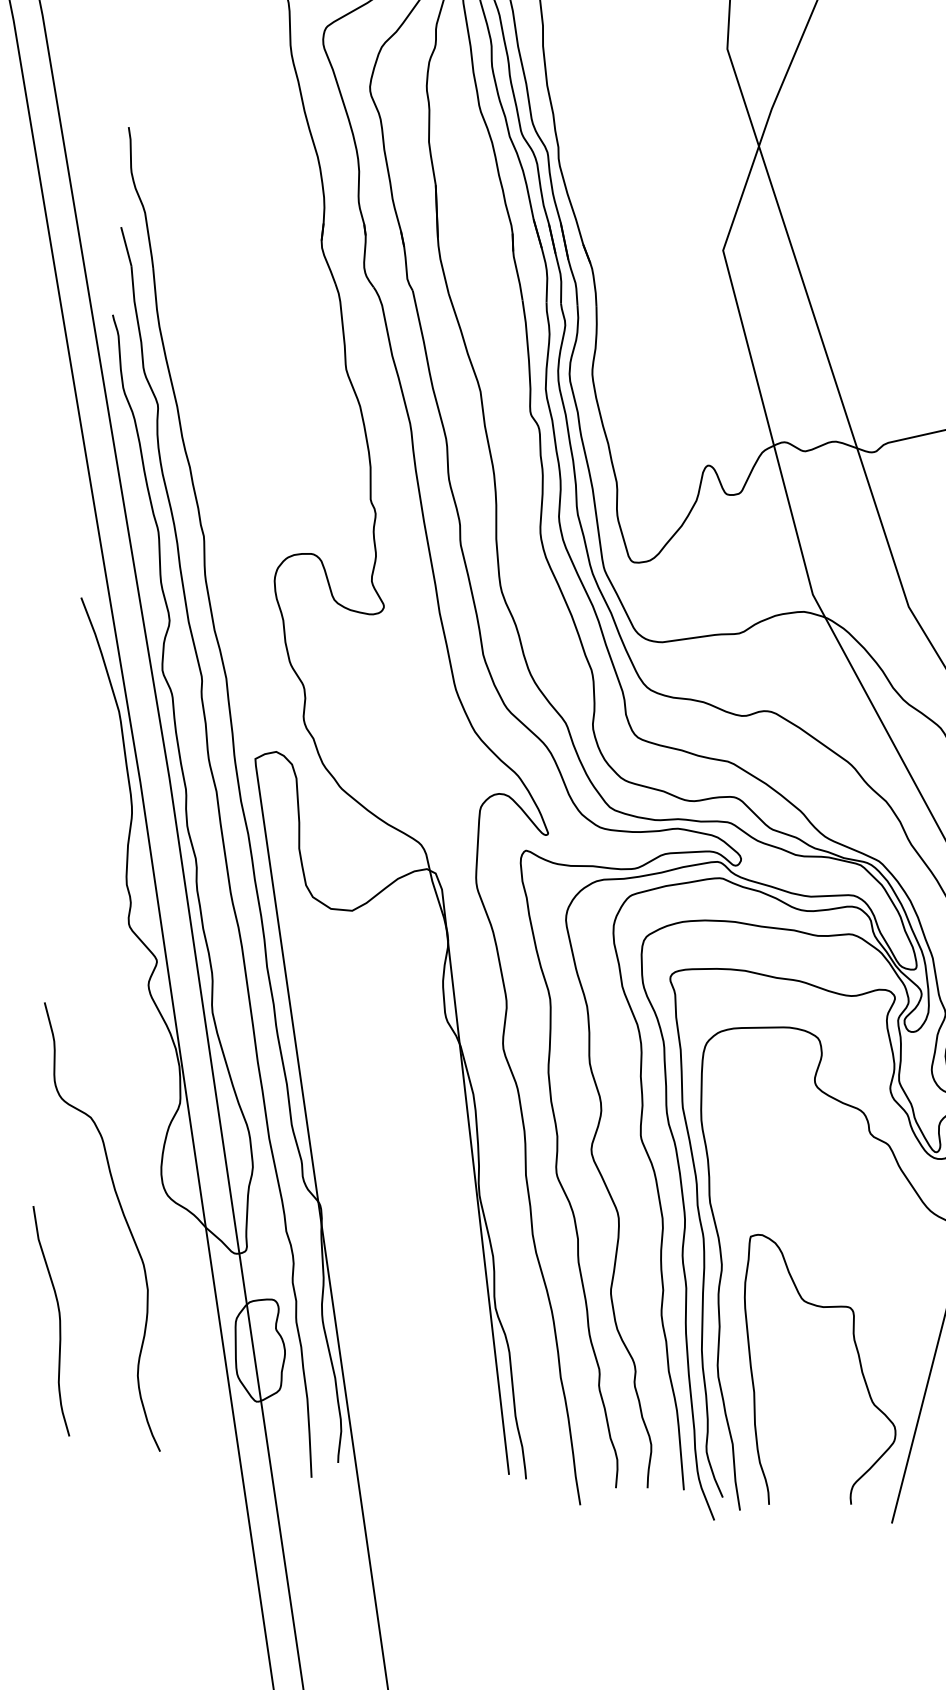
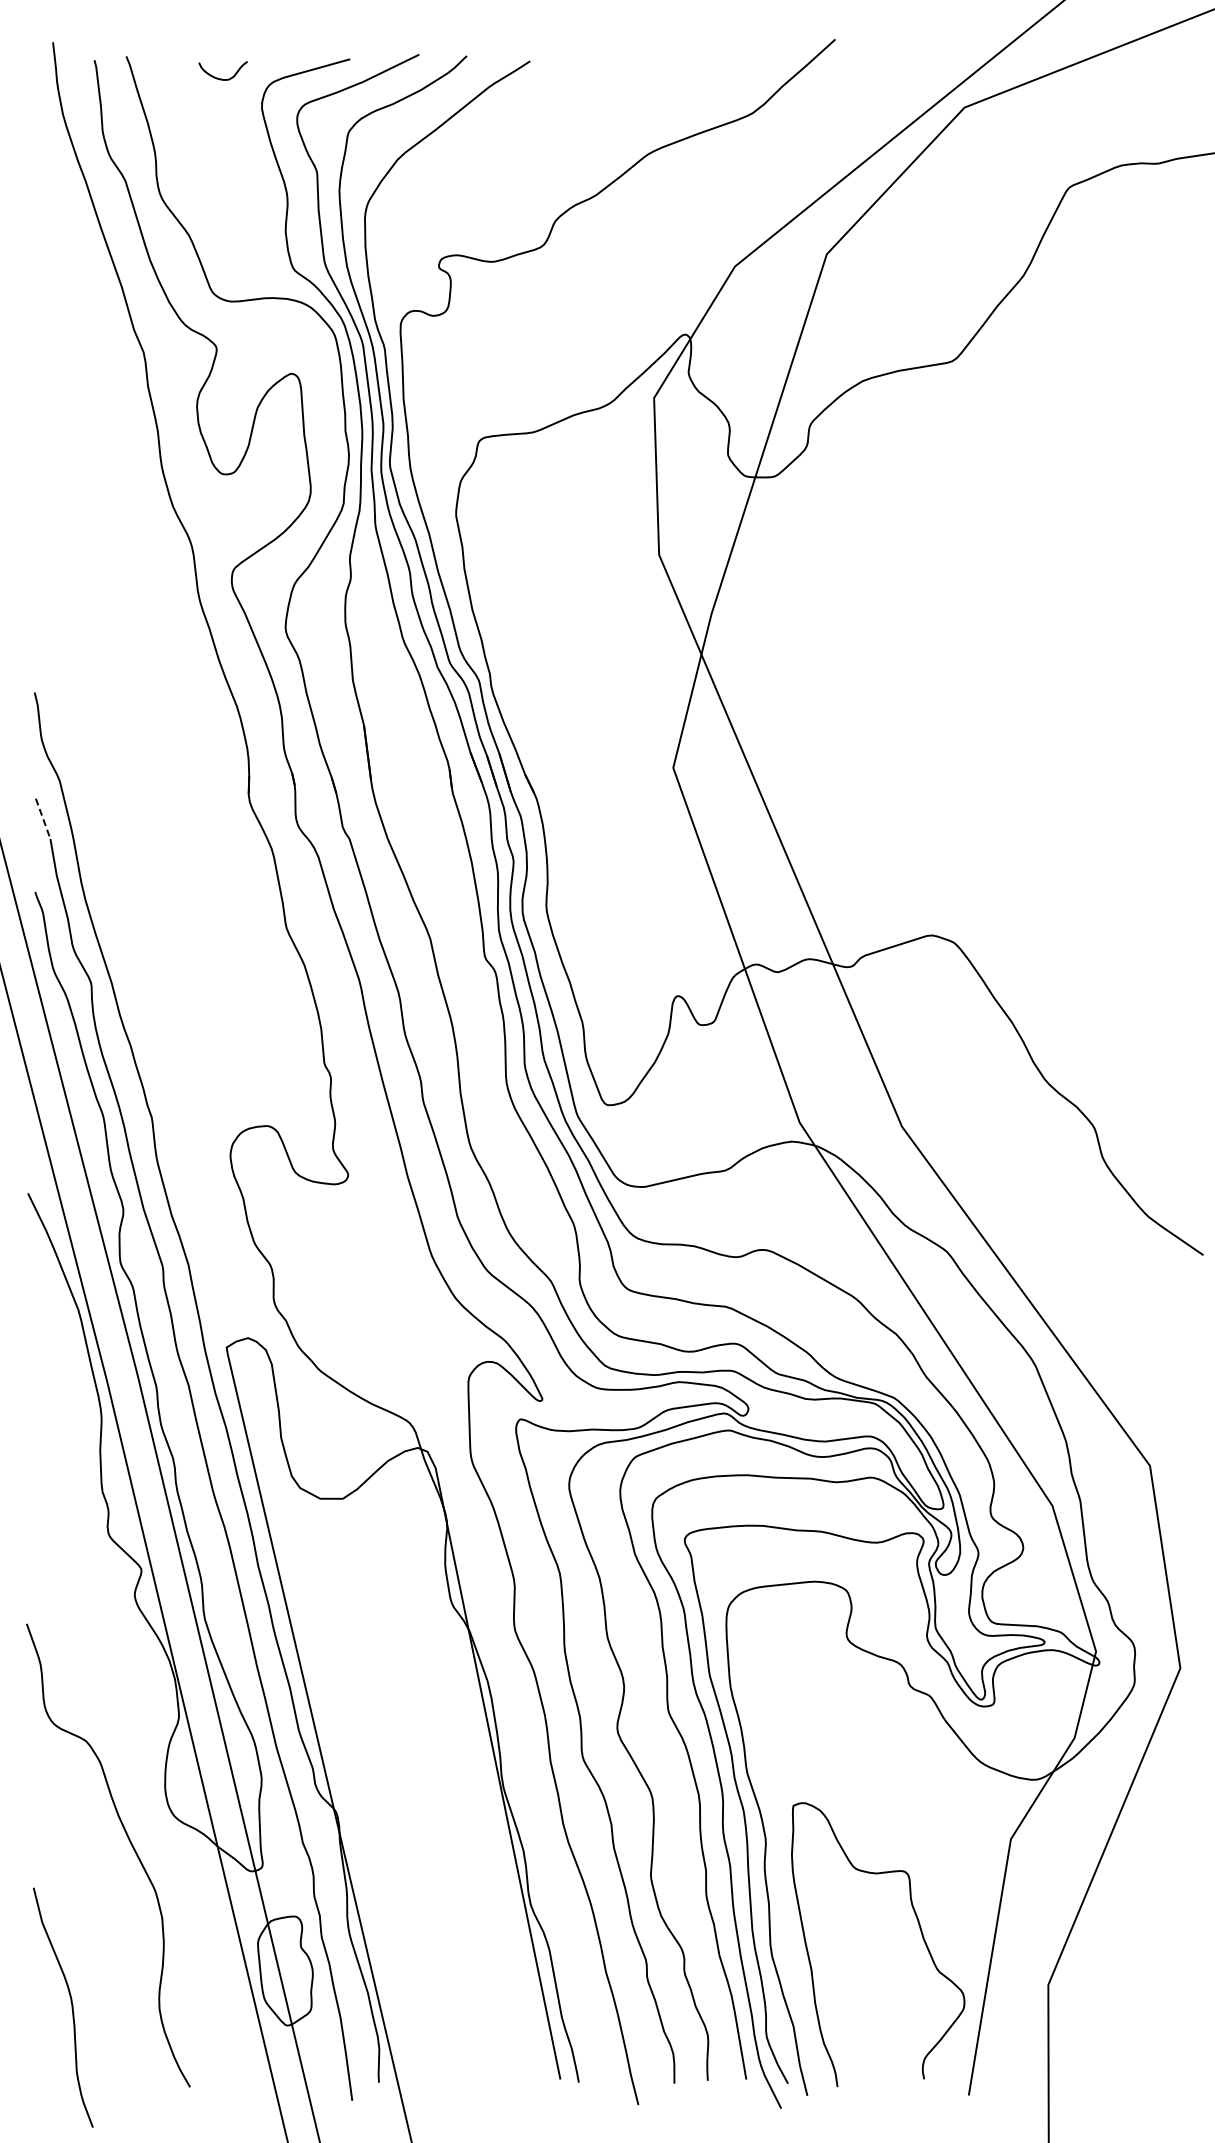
line: (126, 247) -> (43, 819), solid -> dashed
curve: (59, 1321) -> (71, 2007), moved

